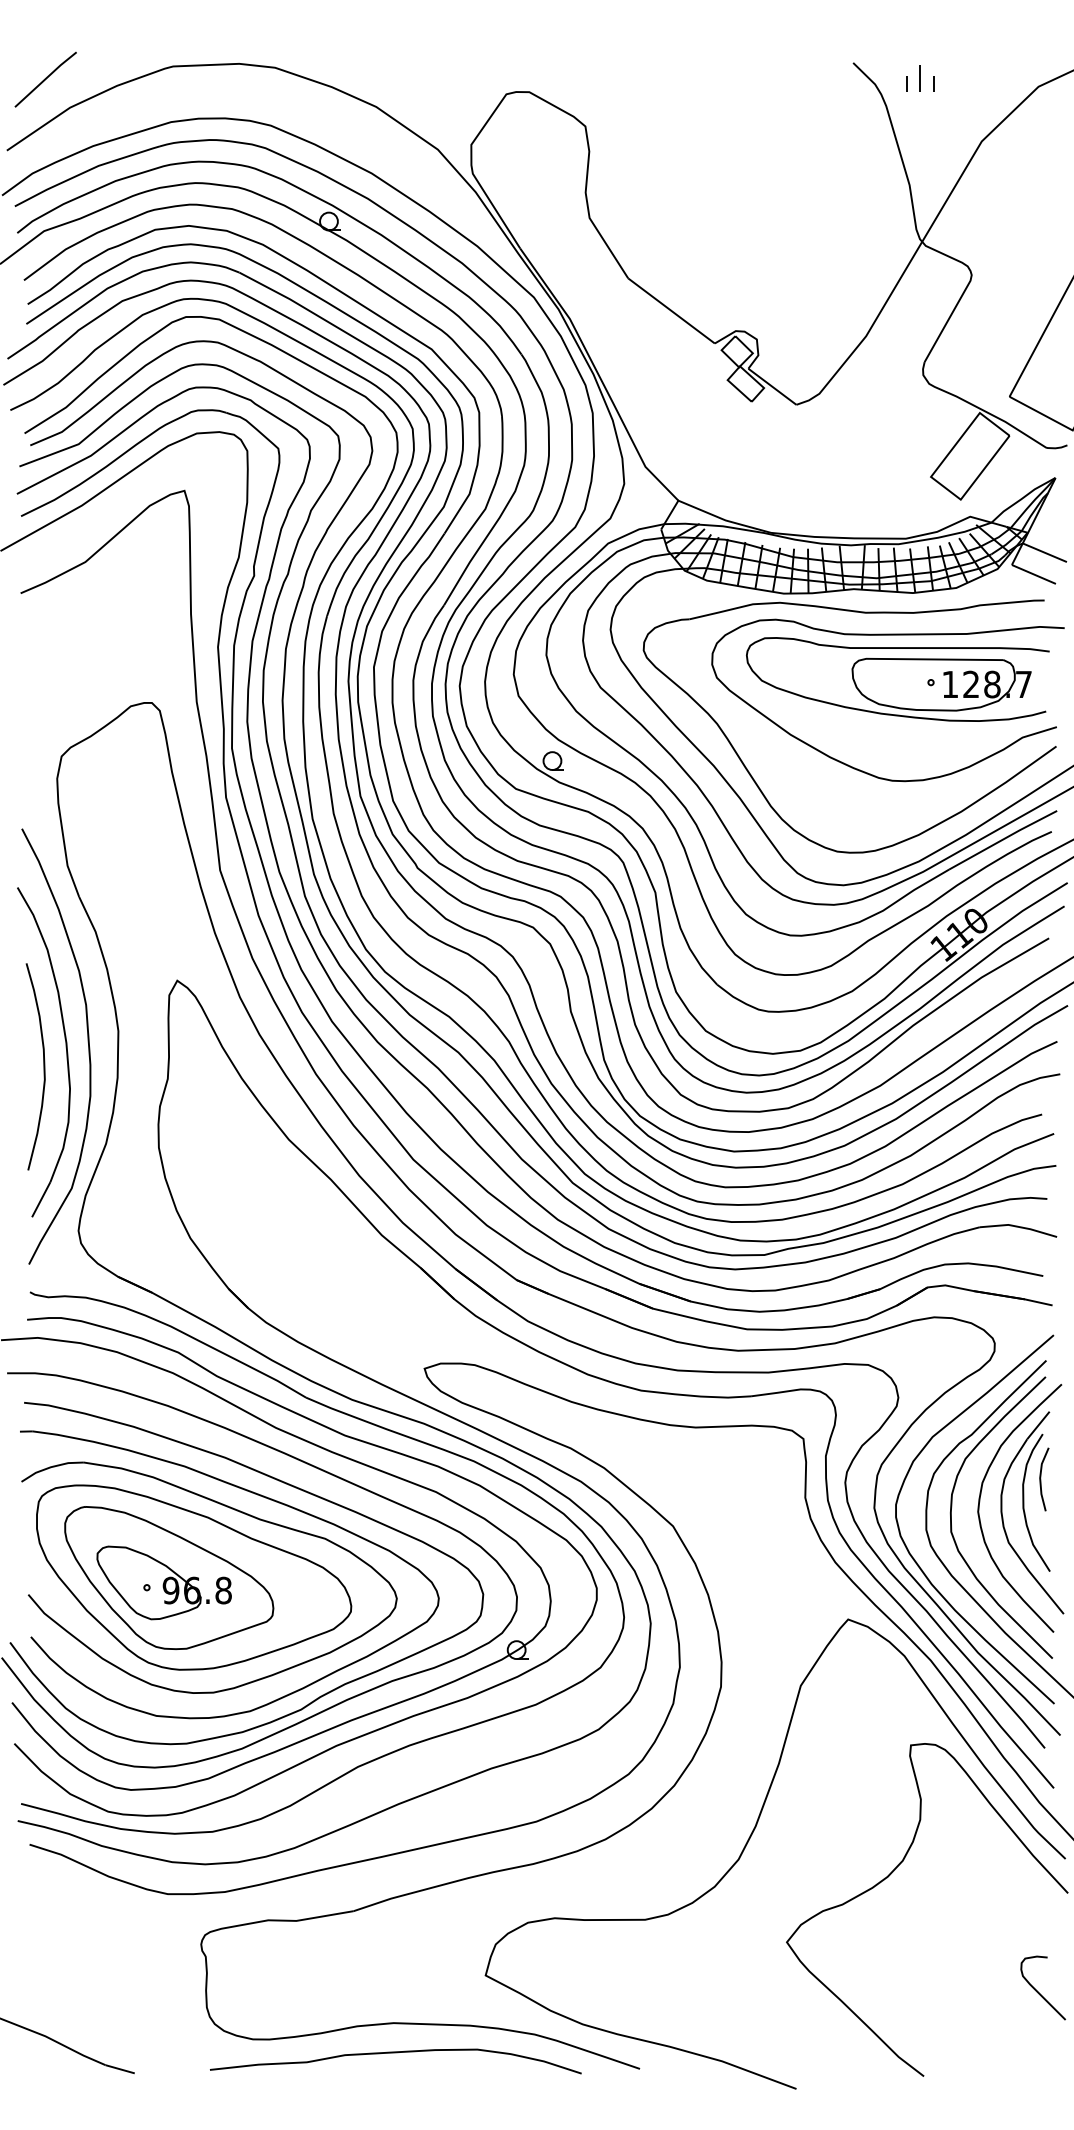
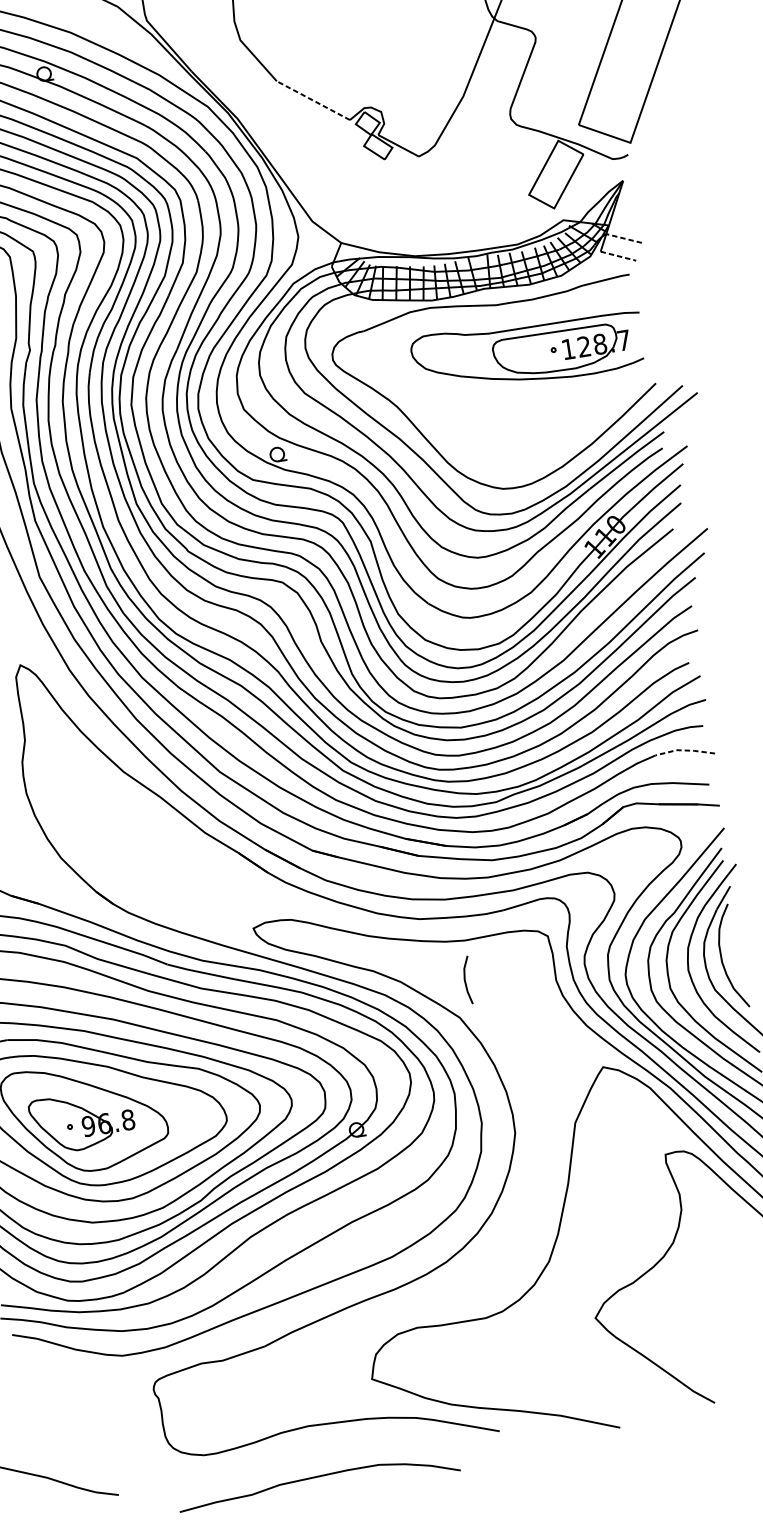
line: (671, 310) -> (313, 100), solid -> dashed
line: (1044, 552) -> (623, 238), solid -> dashed
line: (1033, 574) -> (618, 256), solid -> dashed
curve: (887, 635) -> (515, 319), removed
line: (1019, 1226) -> (685, 750), solid -> dashed
line: (1041, 1479) -> (465, 980), moved
curve: (395, 2053) -> (317, 1477), moved

